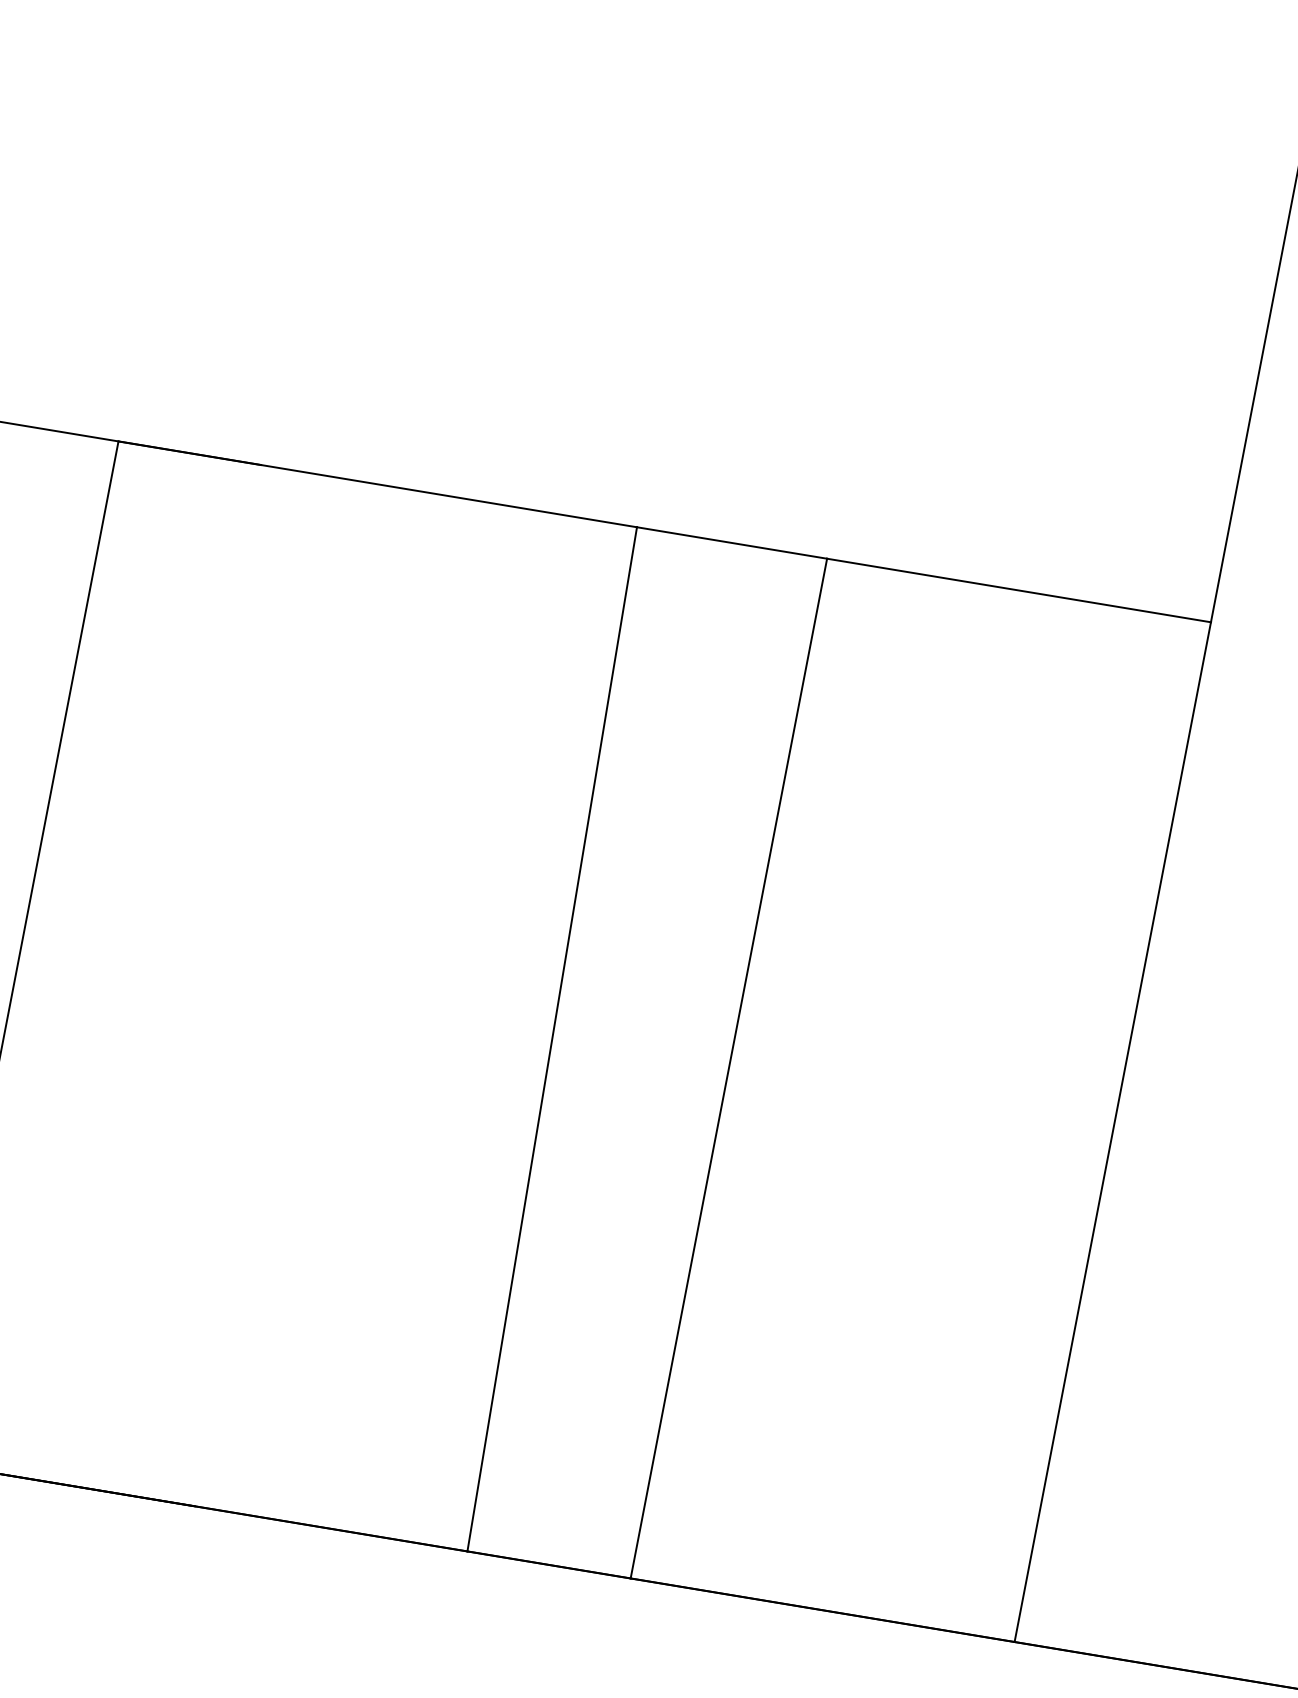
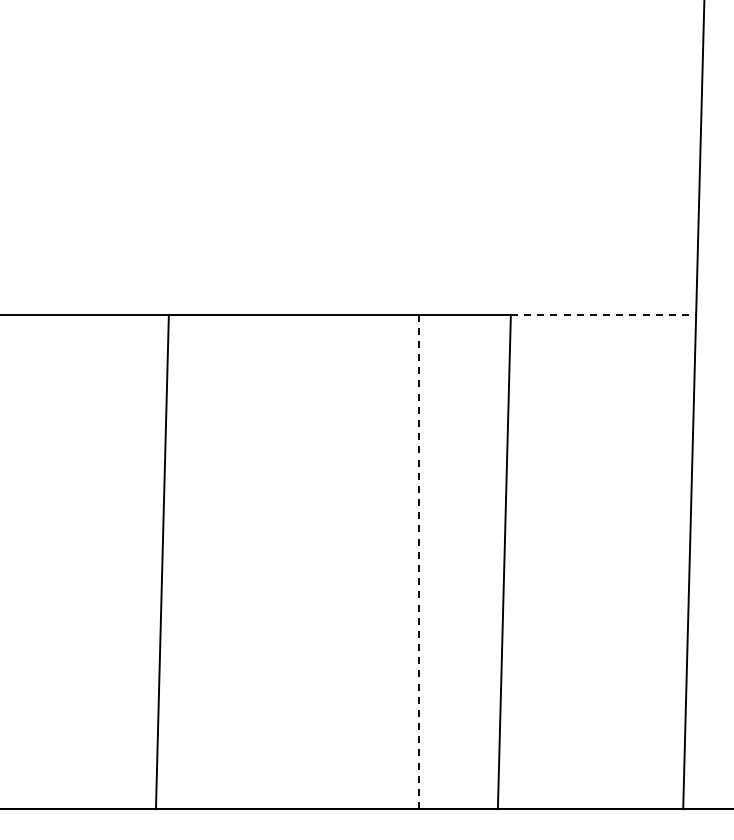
line: (1019, 589) -> (603, 314), solid -> dashed
line: (553, 1038) -> (419, 561), solid -> dashed

